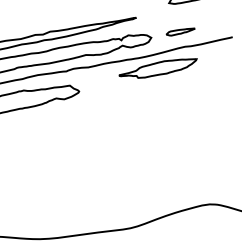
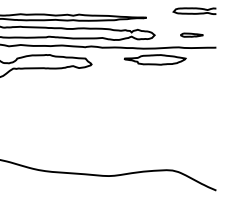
part: (180, 30) -> (191, 34), moved

